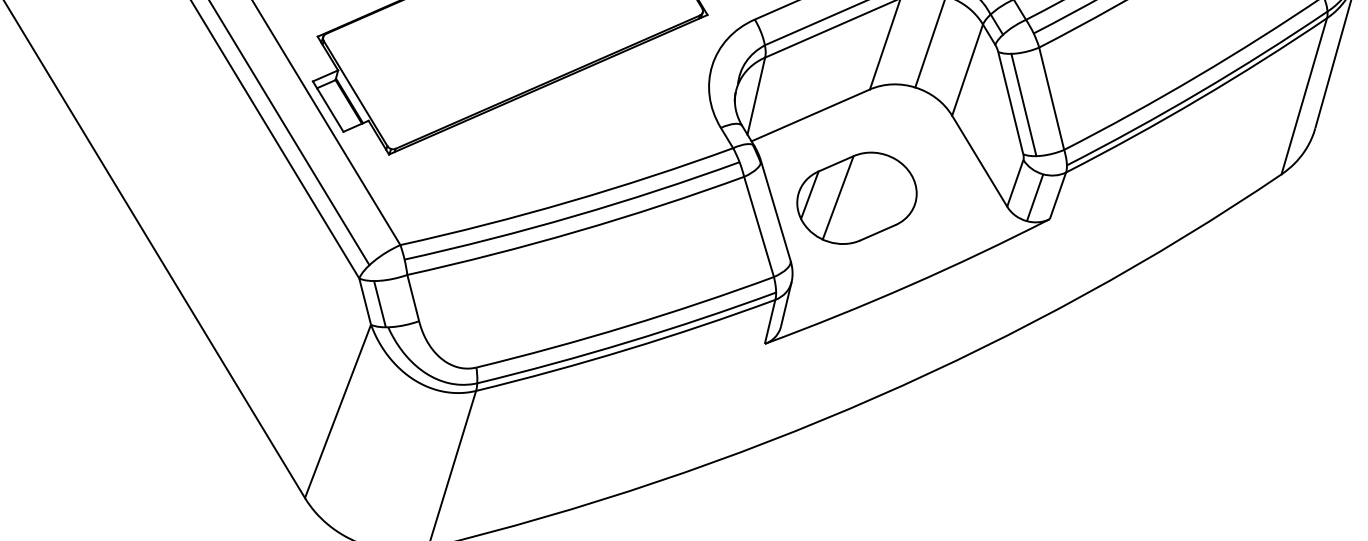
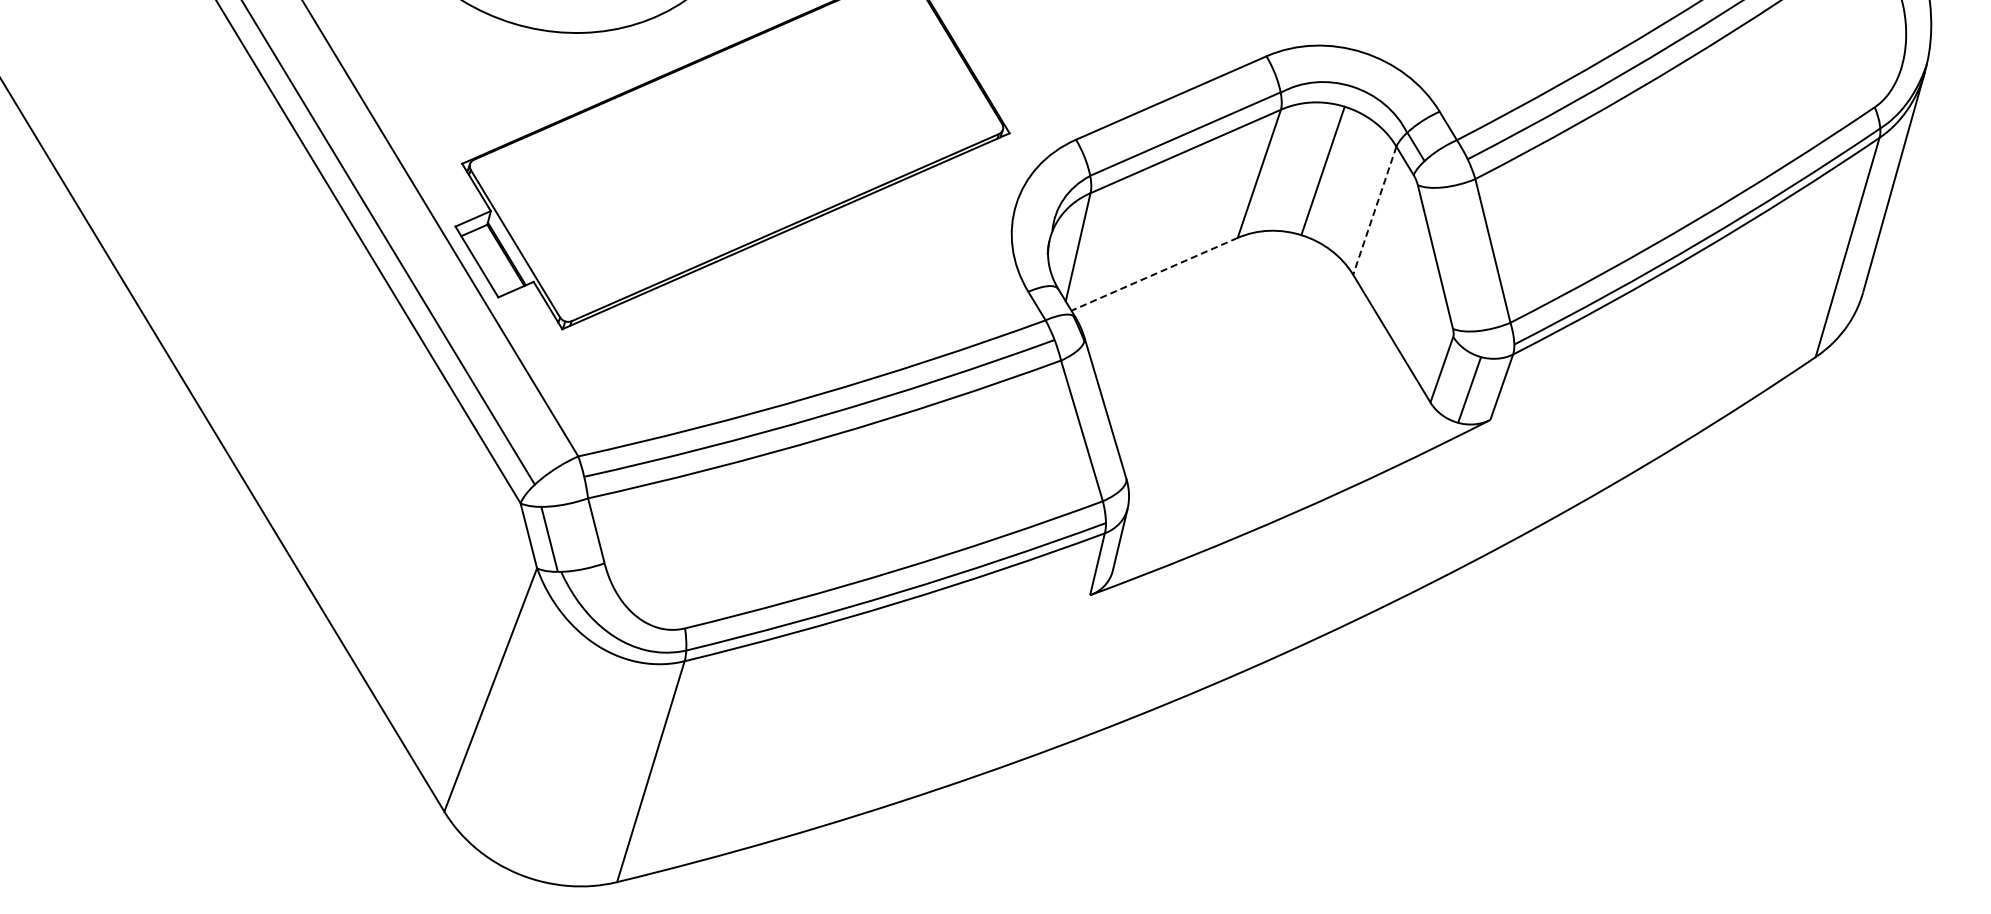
line: (967, 69) -> (1374, 210), solid -> dashed
line: (1023, 104) -> (1453, 259), removed
line: (810, 115) -> (1154, 274), solid -> dashed
part: (856, 198) -> (1219, 390), removed

